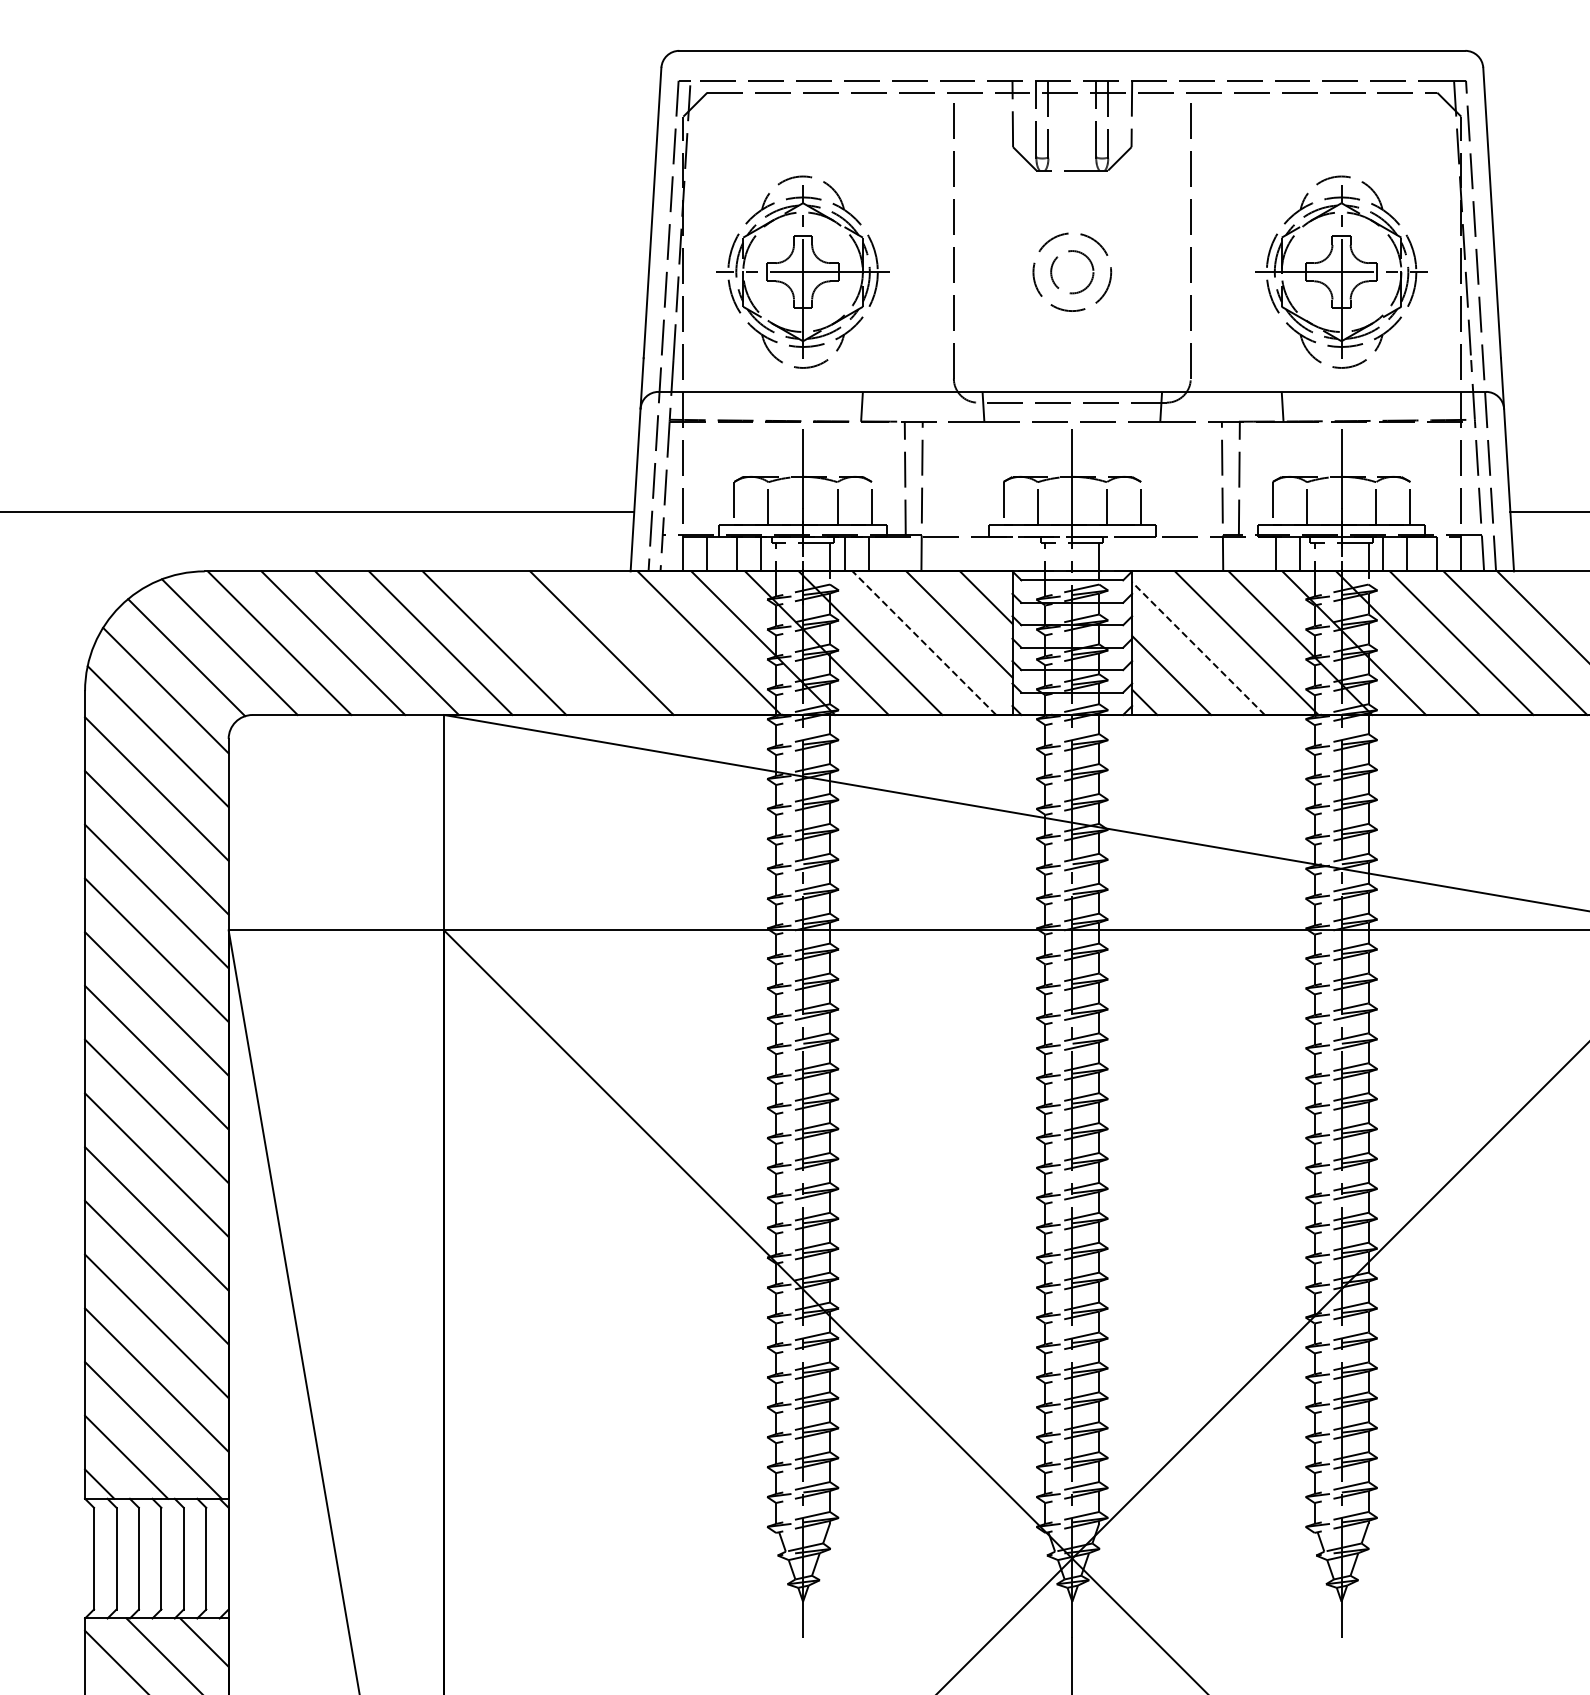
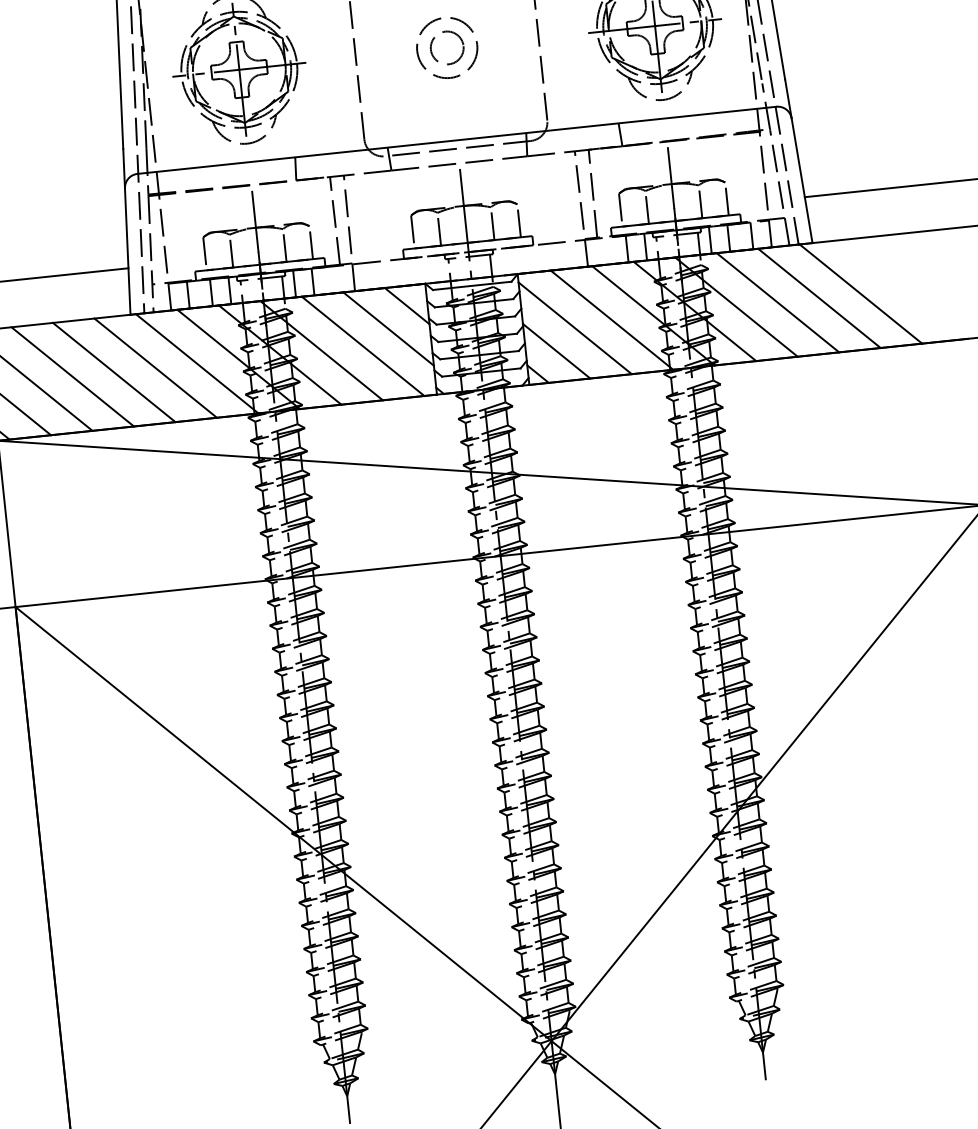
line: (548, 643) -> (72, 377), added
line: (655, 643) -> (155, 368), added
line: (924, 643) -> (363, 346), dashed -> solid
line: (1198, 648) -> (575, 328), dashed -> solid

